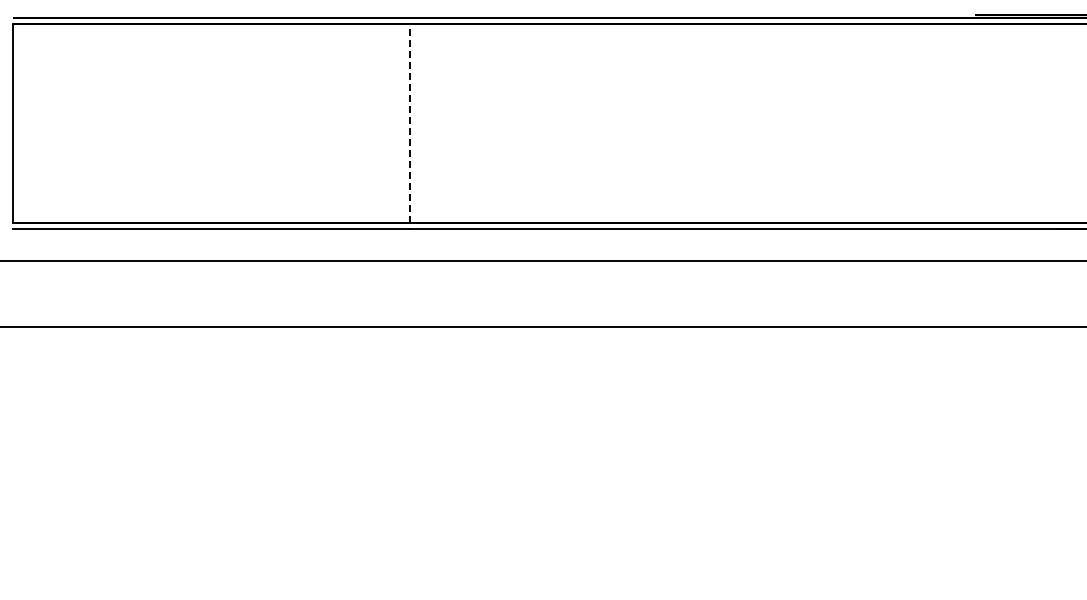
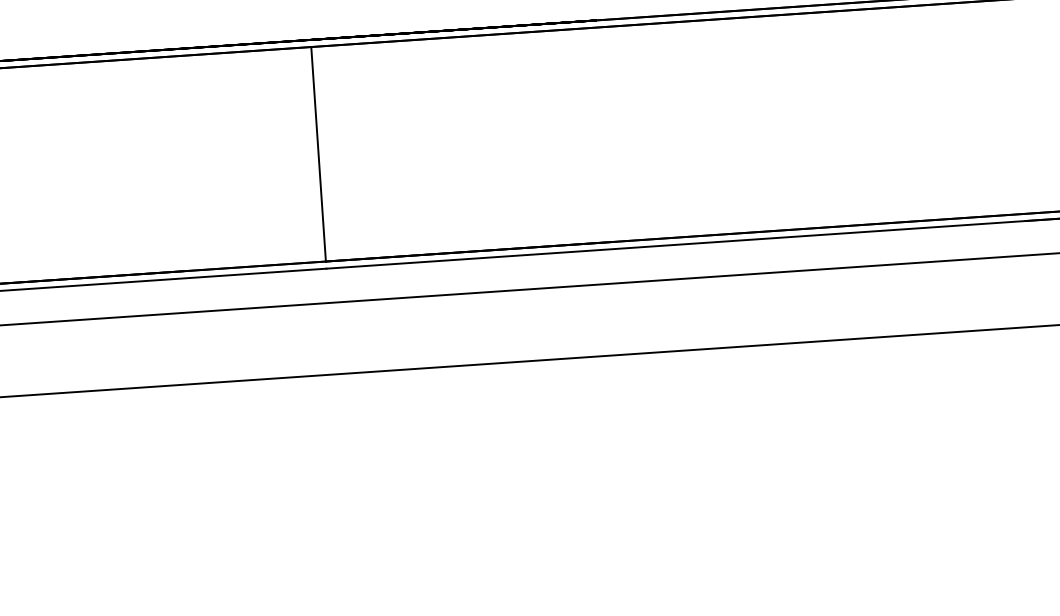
line: (409, 123) -> (318, 154), dashed -> solid

